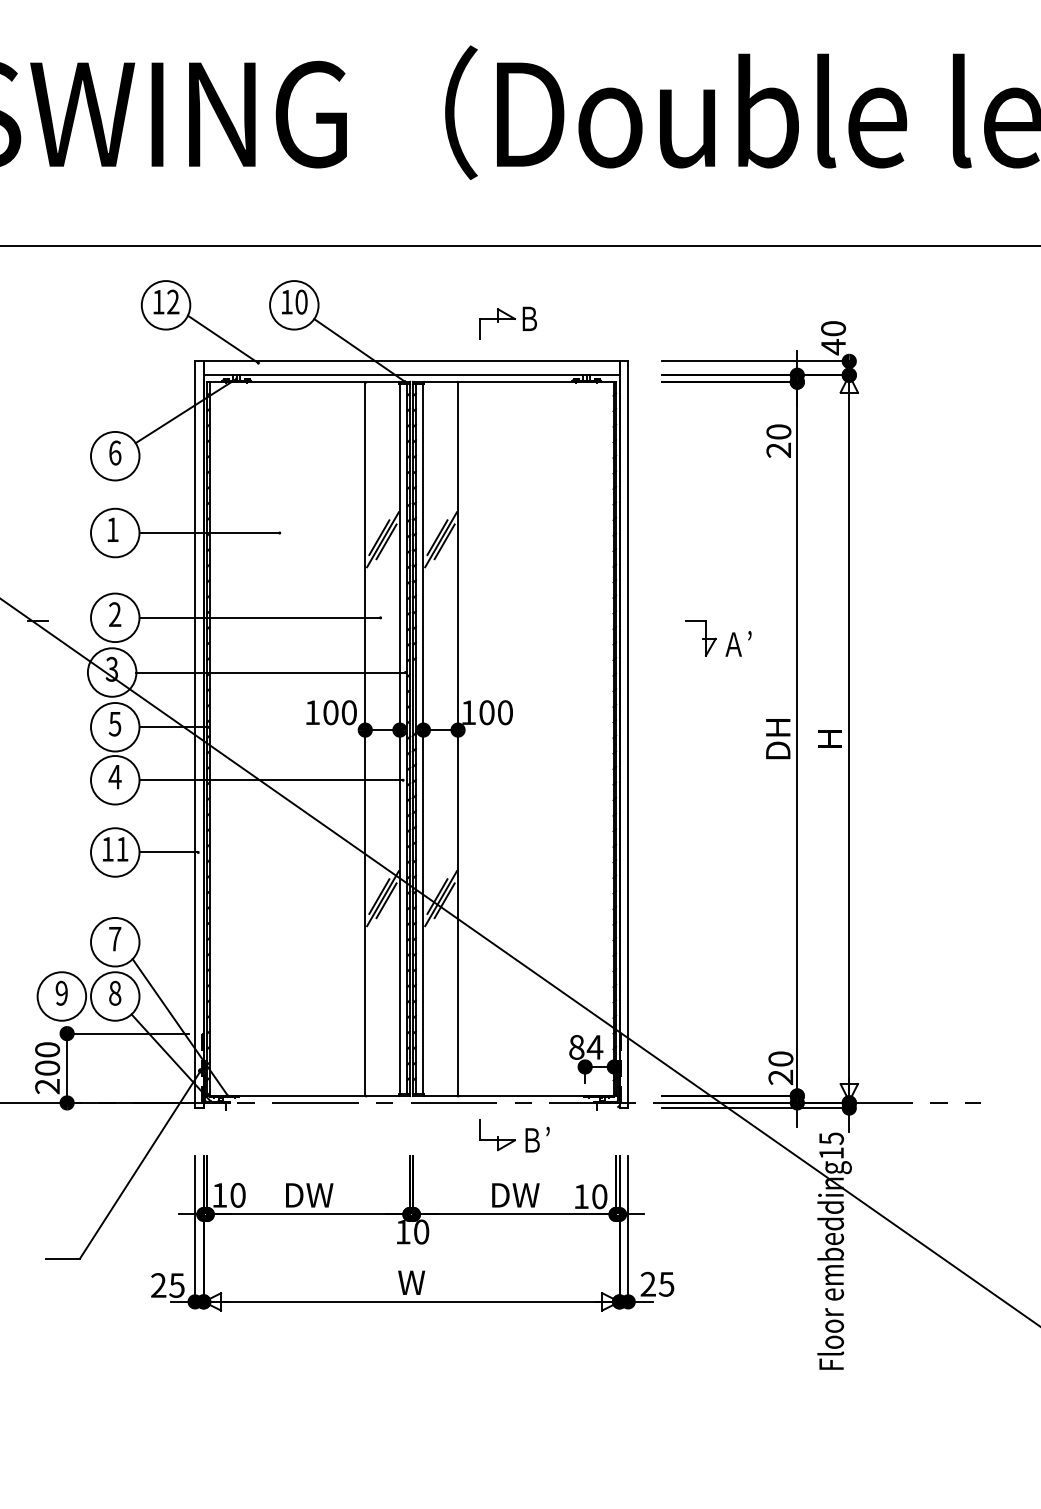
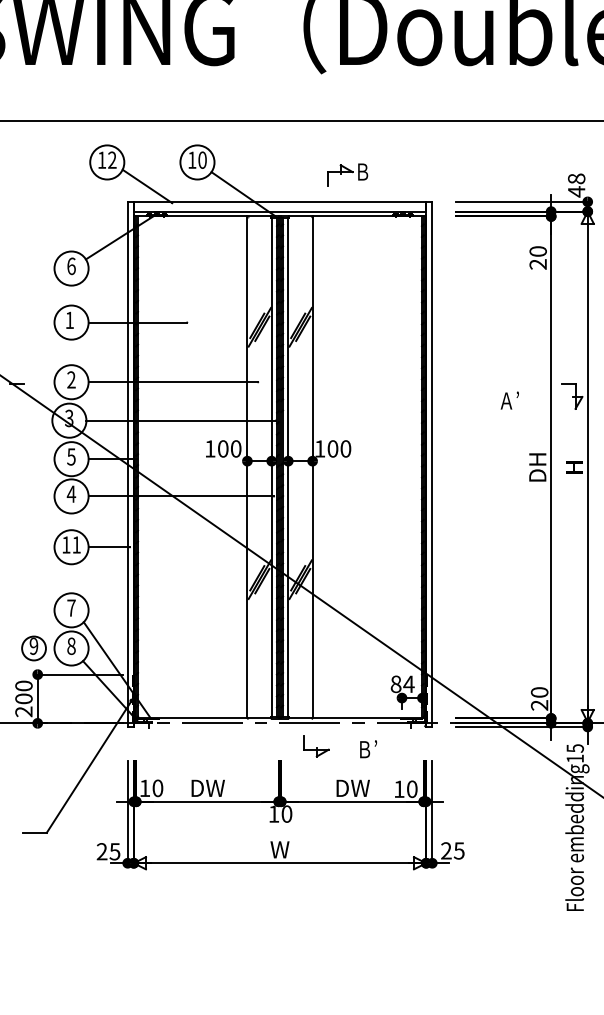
text: (833, 328) -> (576, 178), 40 -> 48
part: (700, 638) -> (571, 396), moved
circle: (61, 996) -> (33, 648), size x0.7
part: (497, 1135) -> (316, 746), moved

